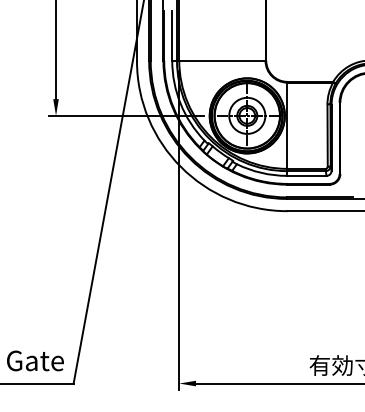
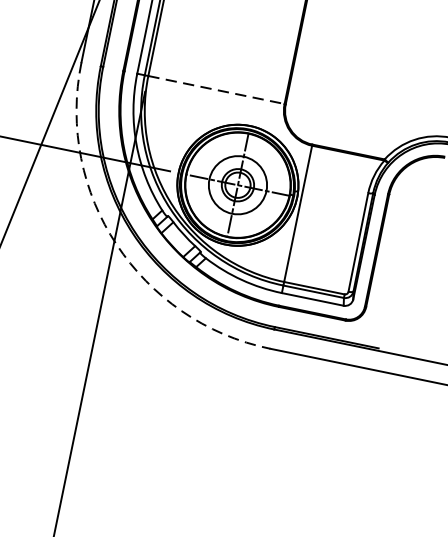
line: (222, 60) -> (216, 89), solid -> dashed
arc: (181, 167) -> (117, 245), solid -> dashed

